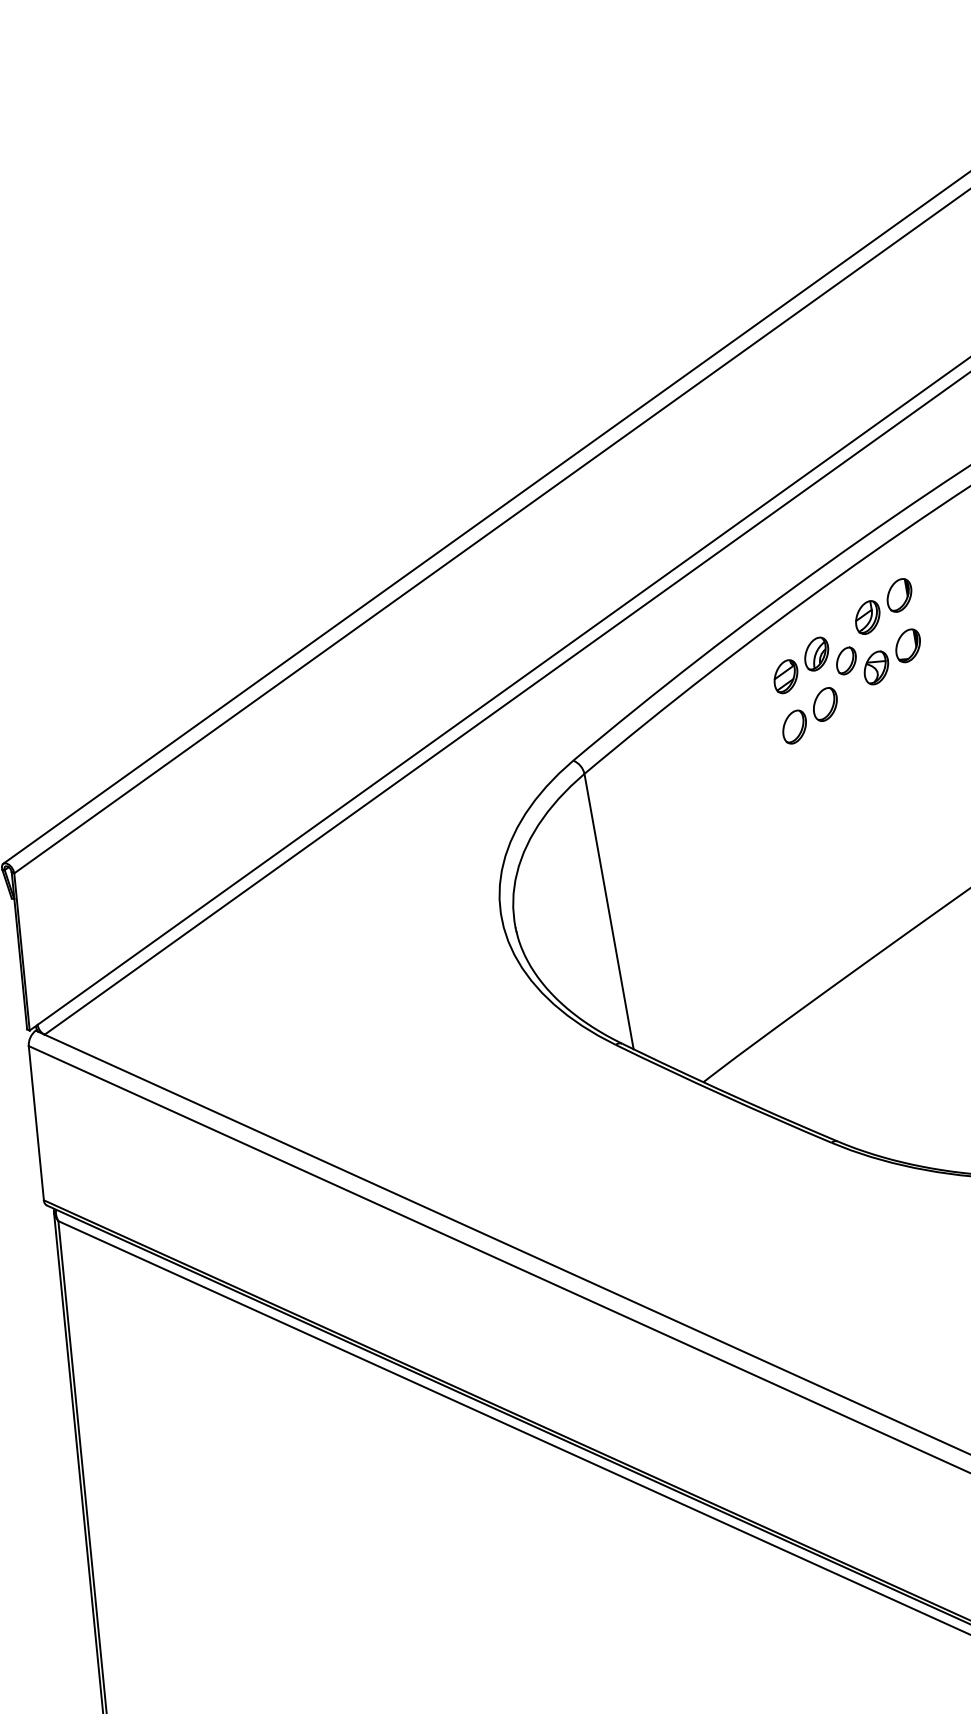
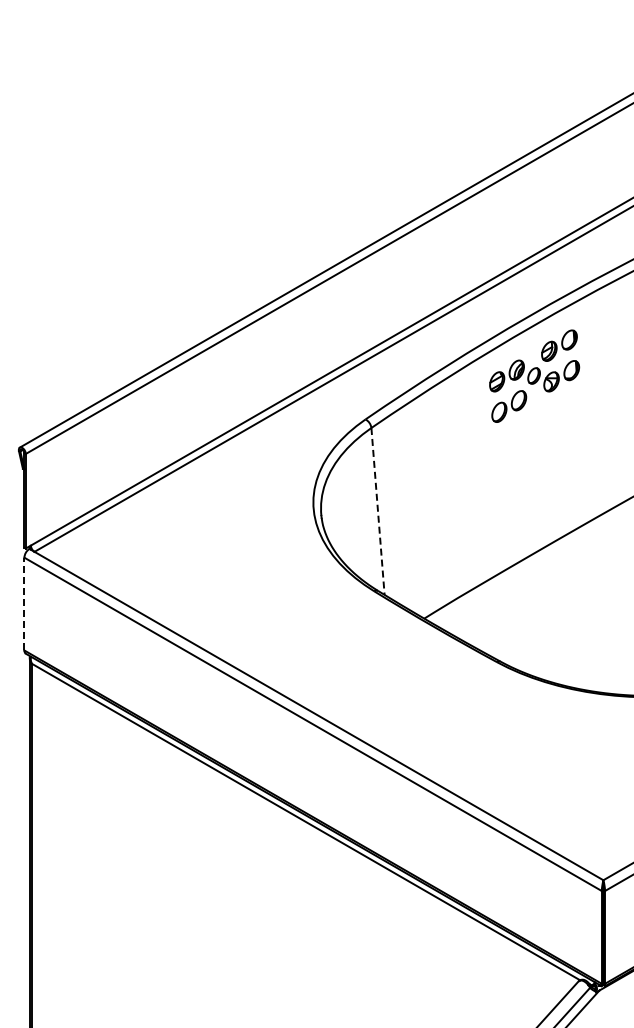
line: (609, 911) -> (378, 511), solid -> dashed
line: (36, 1122) -> (24, 603), solid -> dashed

